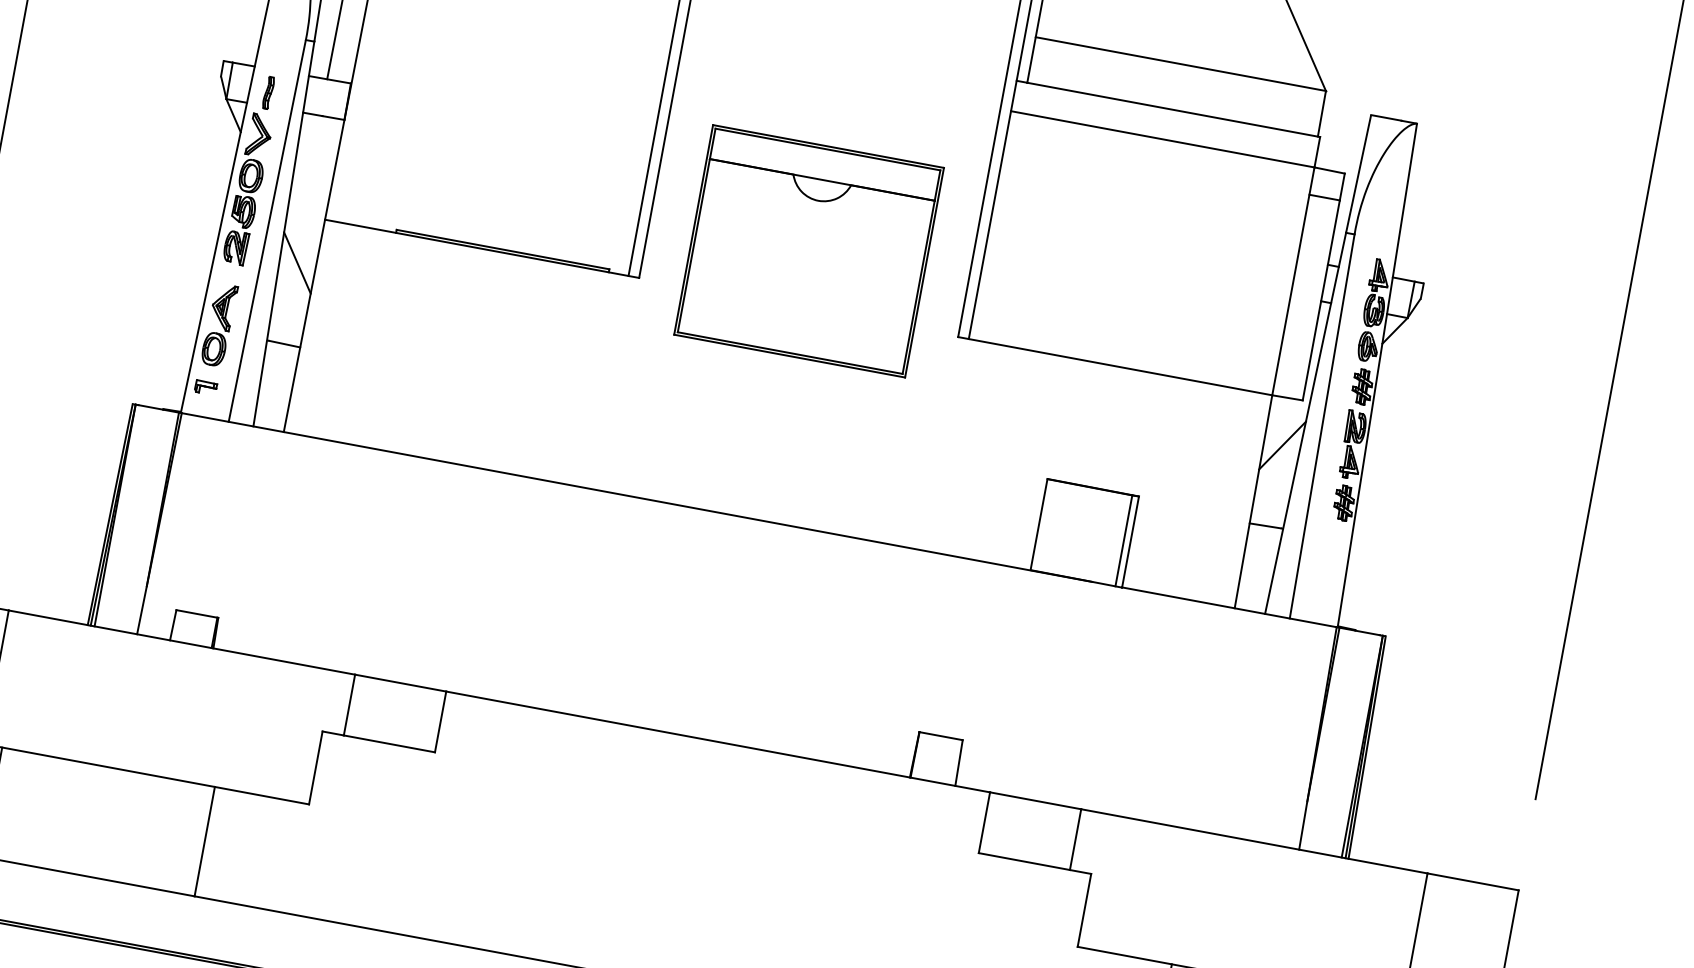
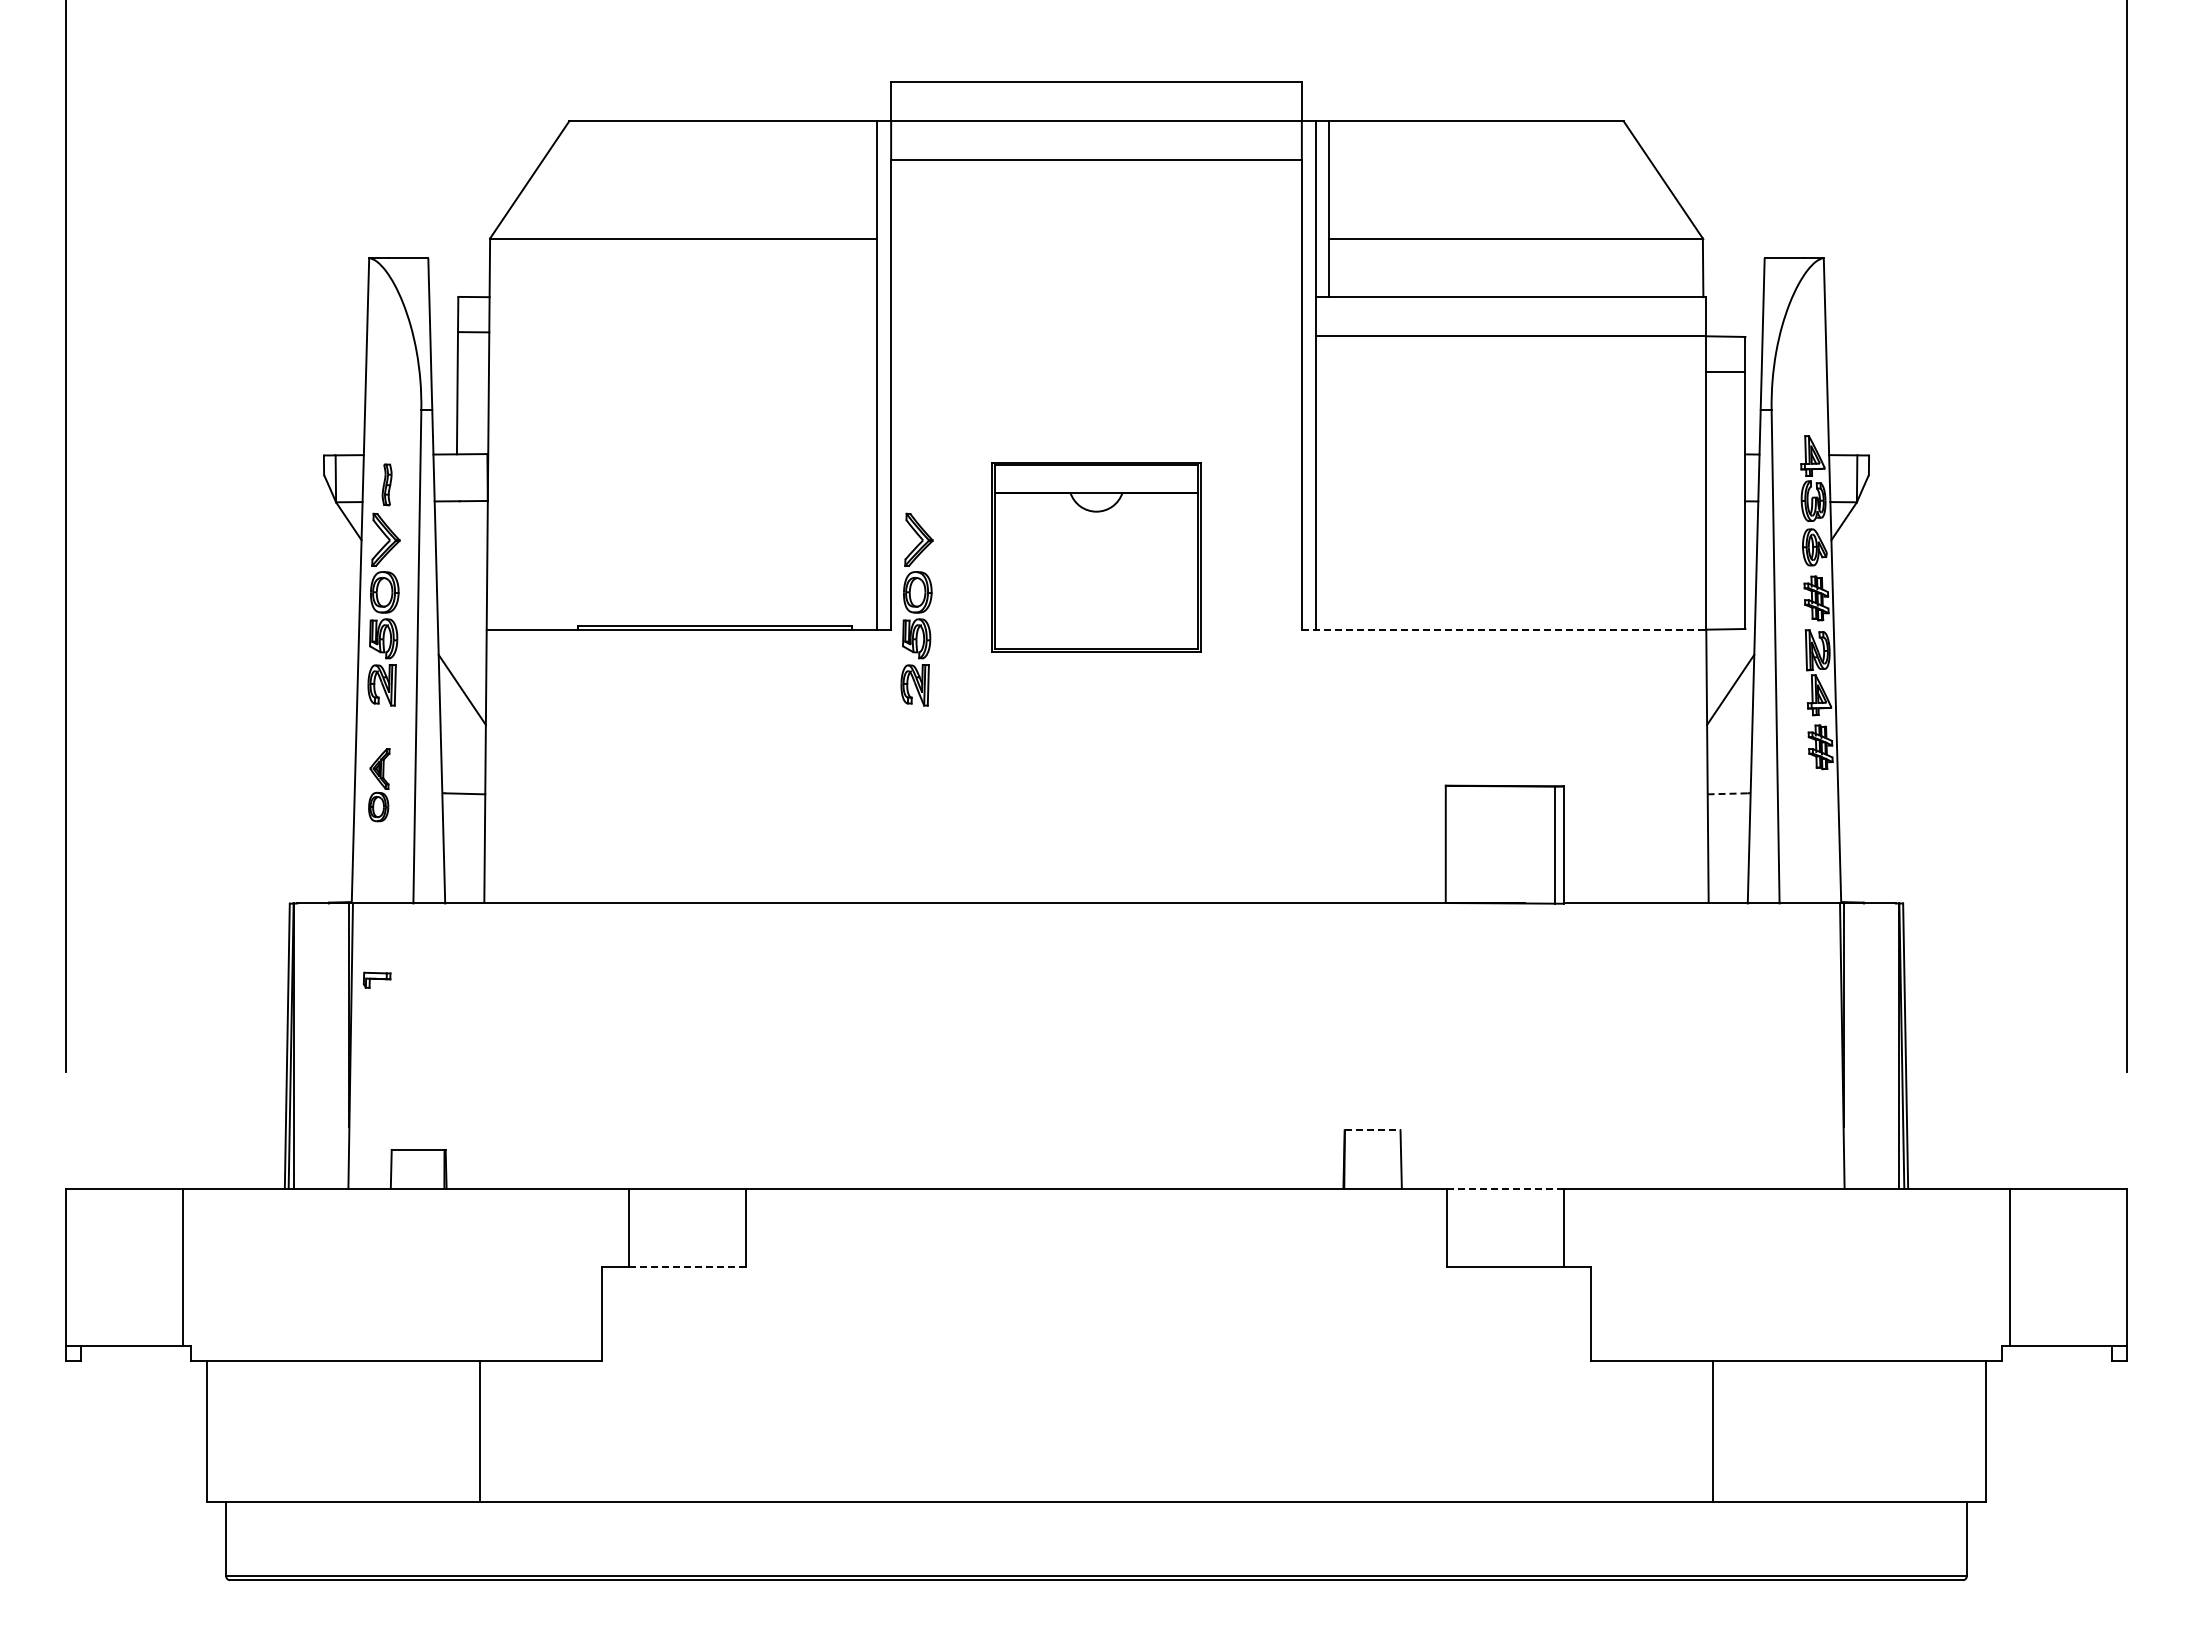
part: (809, 250) -> (1096, 556), size x0.7
part: (661, 265) -> (916, 609), added
part: (218, 324) -> (378, 784), size x0.7
line: (1115, 366) -> (1504, 629), solid -> dashed
part: (206, 387) -> (377, 979), moved
line: (1265, 525) -> (1727, 793), solid -> dashed
line: (940, 736) -> (1372, 1130), solid -> dashed
line: (389, 744) -> (687, 1267), solid -> dashed
line: (1035, 801) -> (1505, 1189), solid -> dashed

